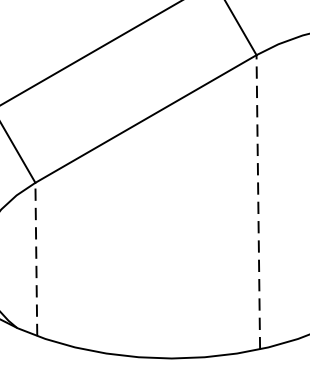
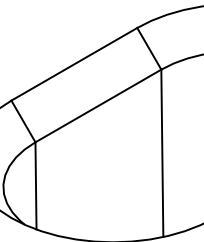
line: (258, 202) -> (162, 153), dashed -> solid
line: (37, 258) -> (36, 185), dashed -> solid

